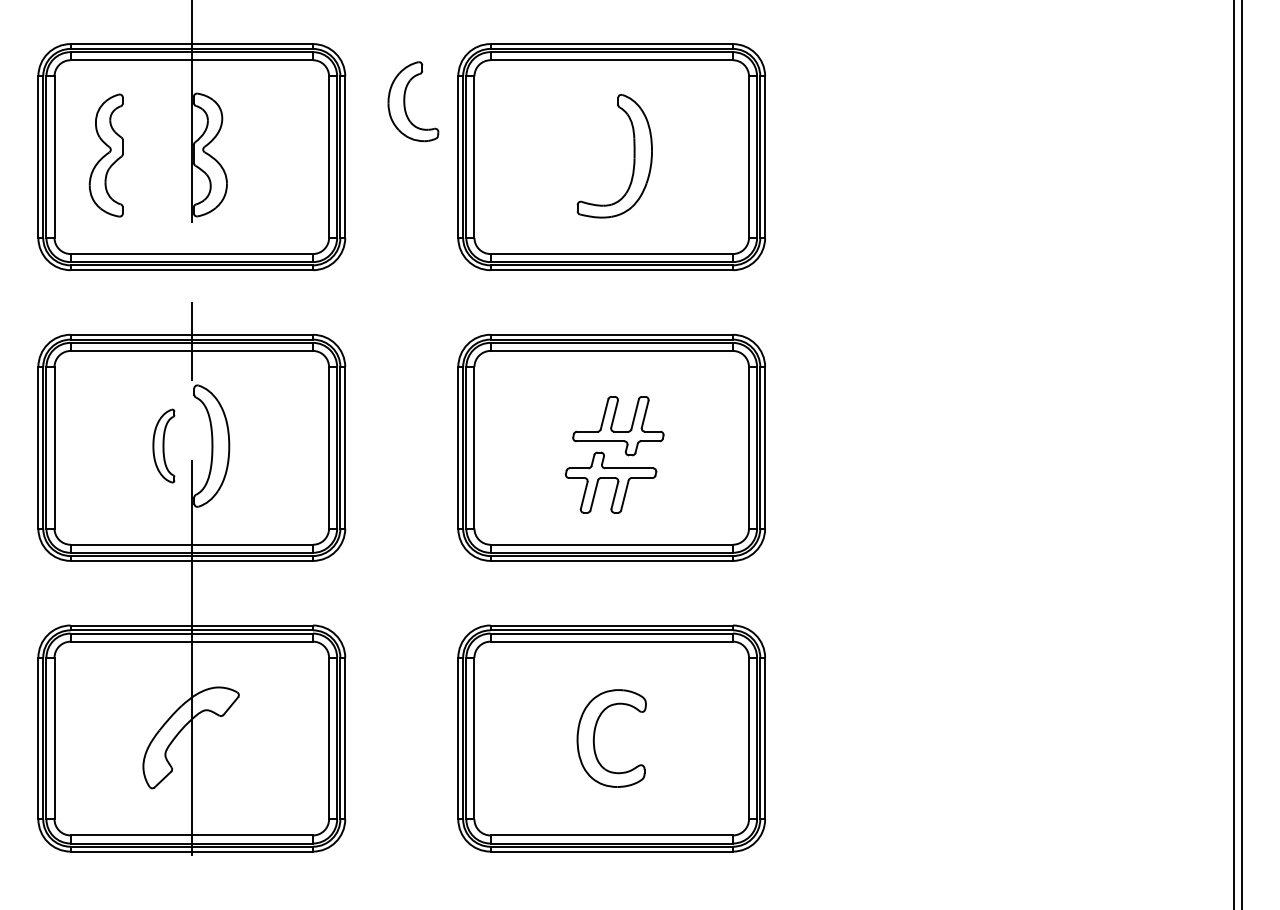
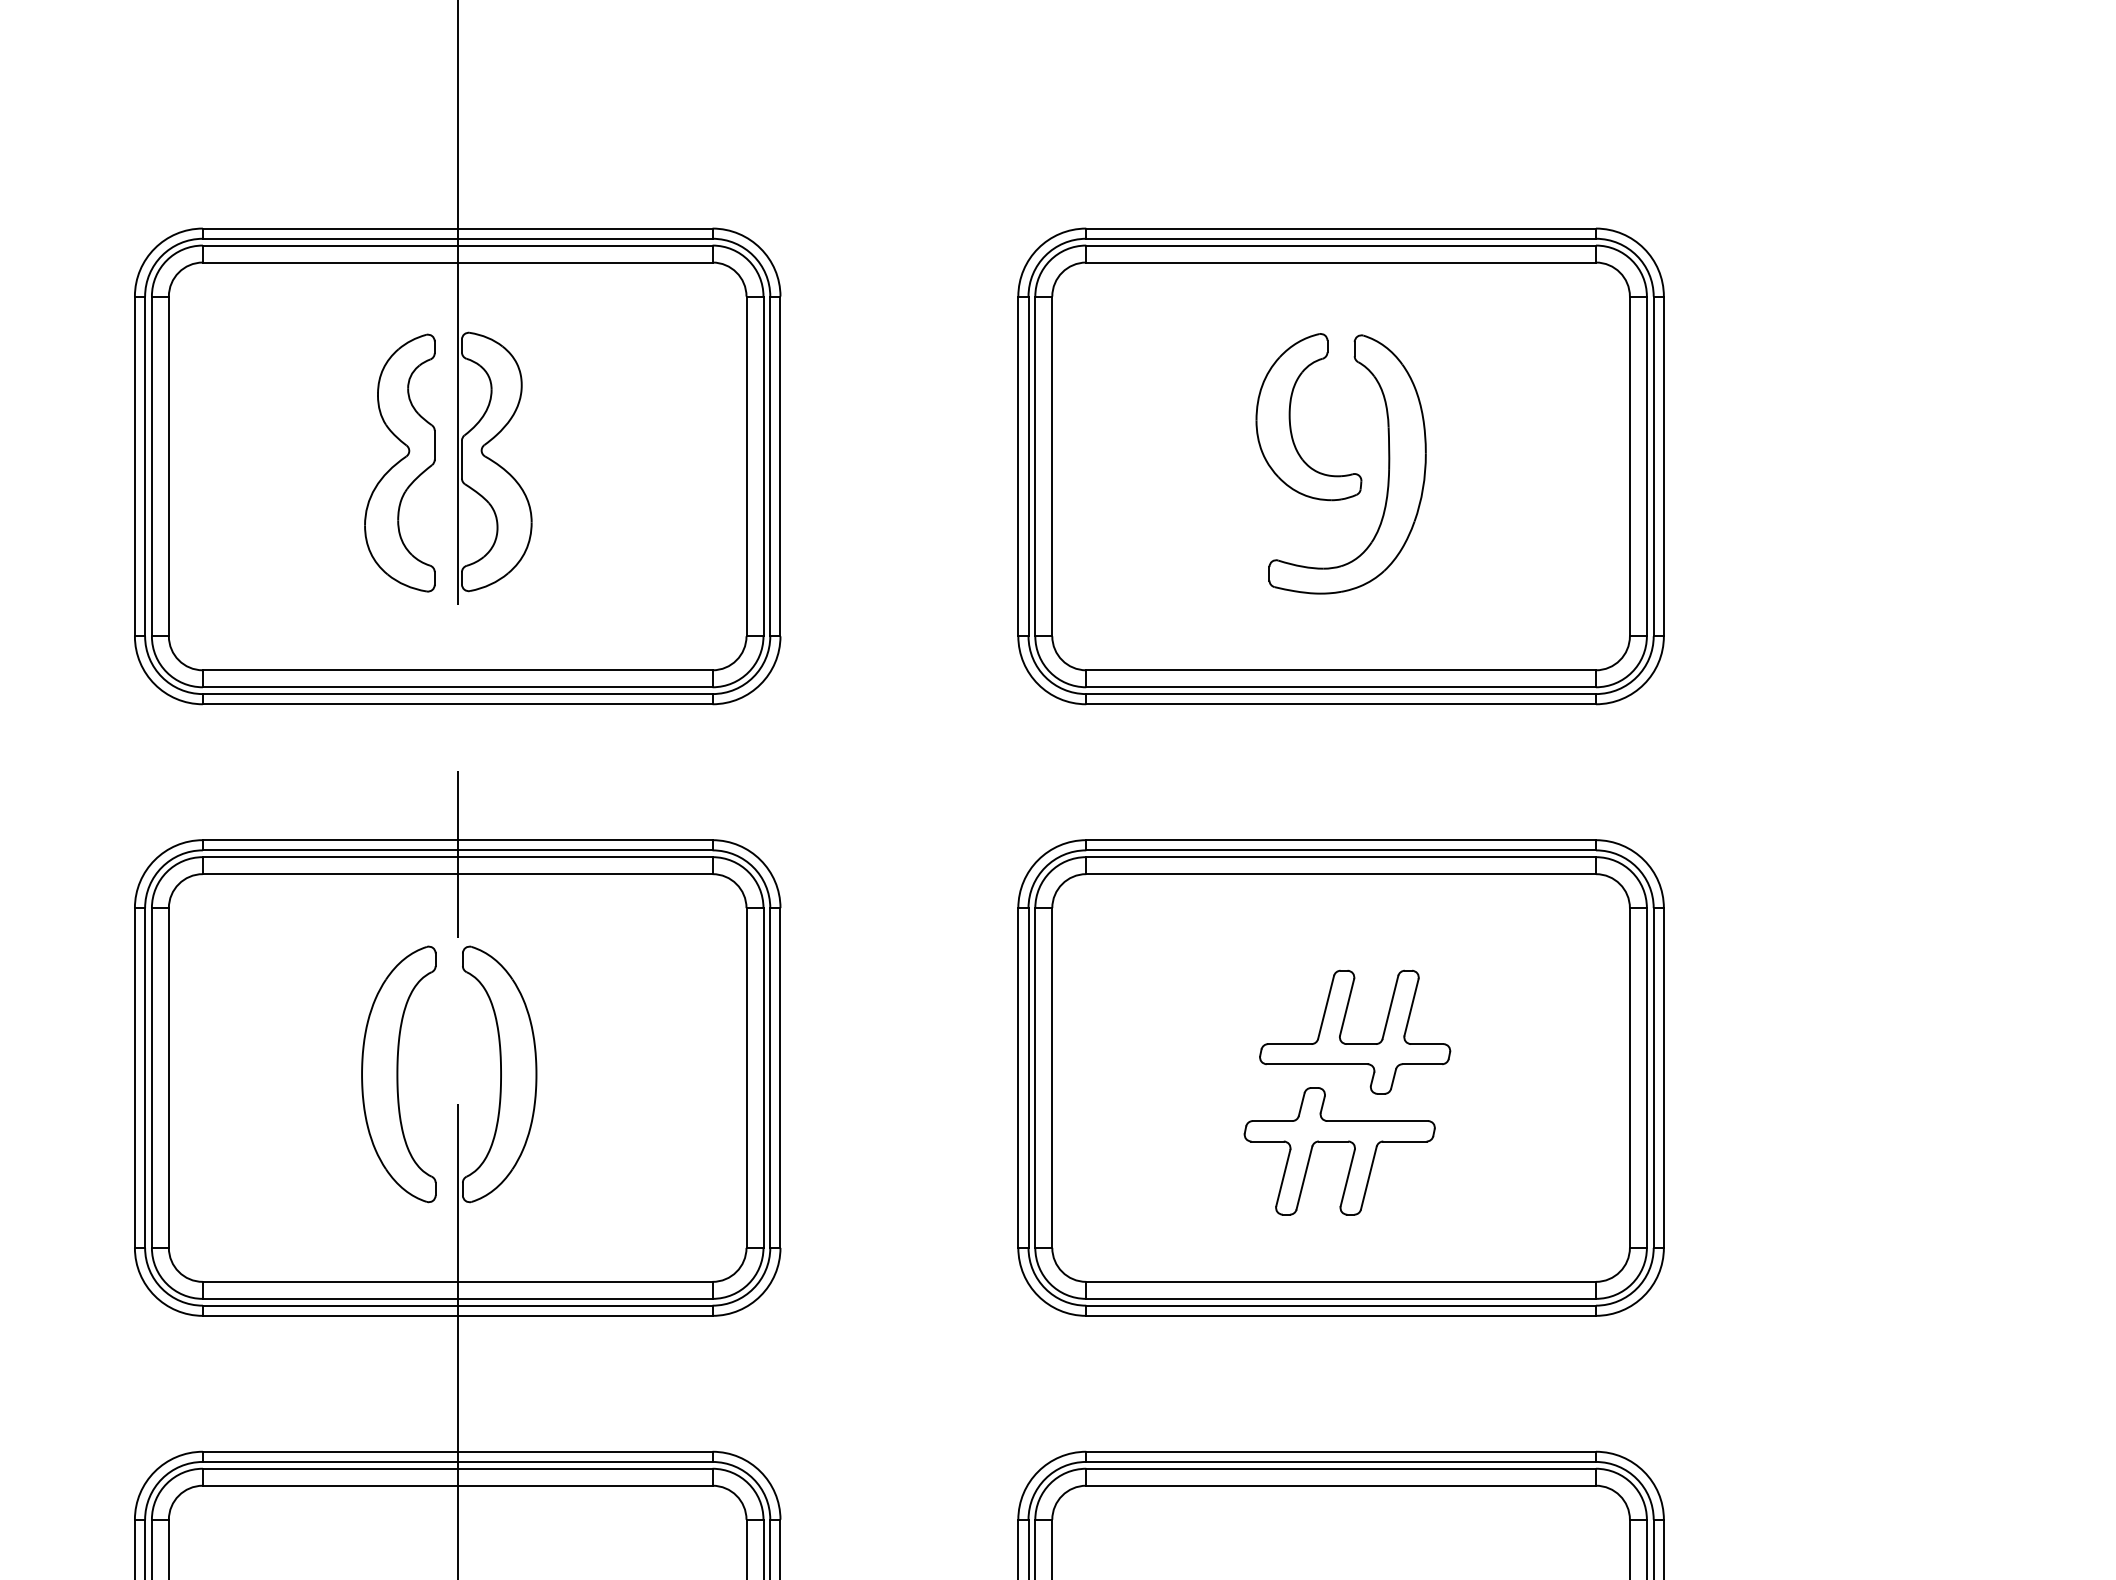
part: (405, 101) -> (1292, 416), moved
part: (105, 155) -> (398, 462), moved
part: (163, 445) -> (398, 1073), size x1.67

